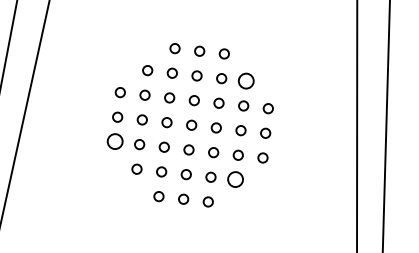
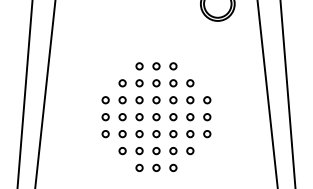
circle: (246, 81) -> (190, 83), size x0.62
circle: (114, 142) -> (105, 134), size x0.62
circle: (235, 180) -> (190, 151), size x0.62

